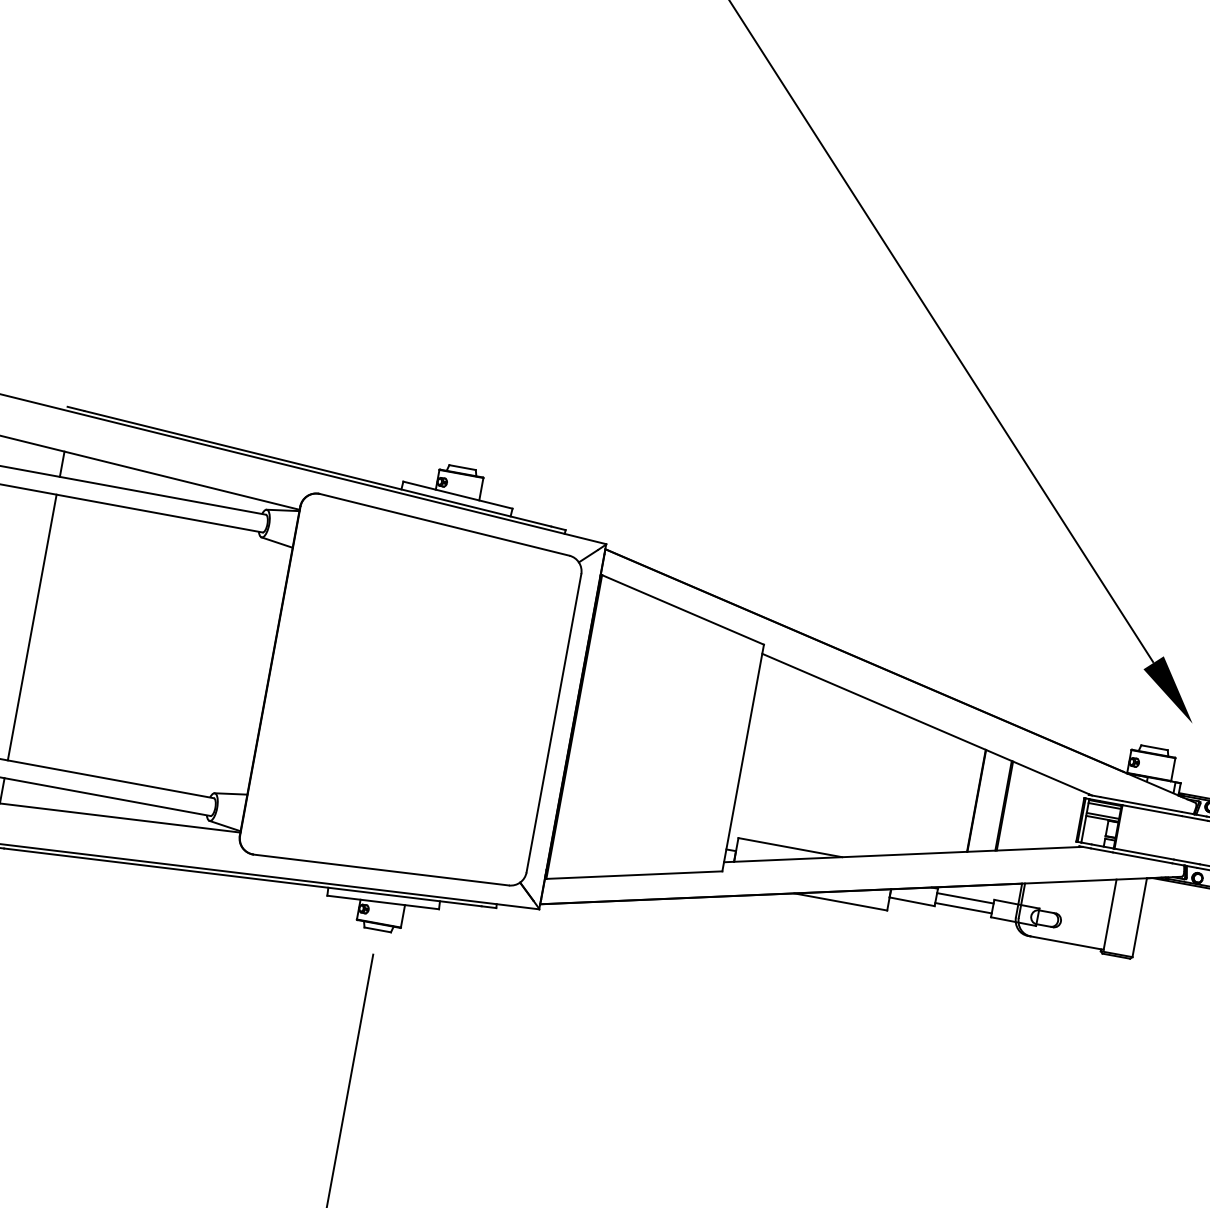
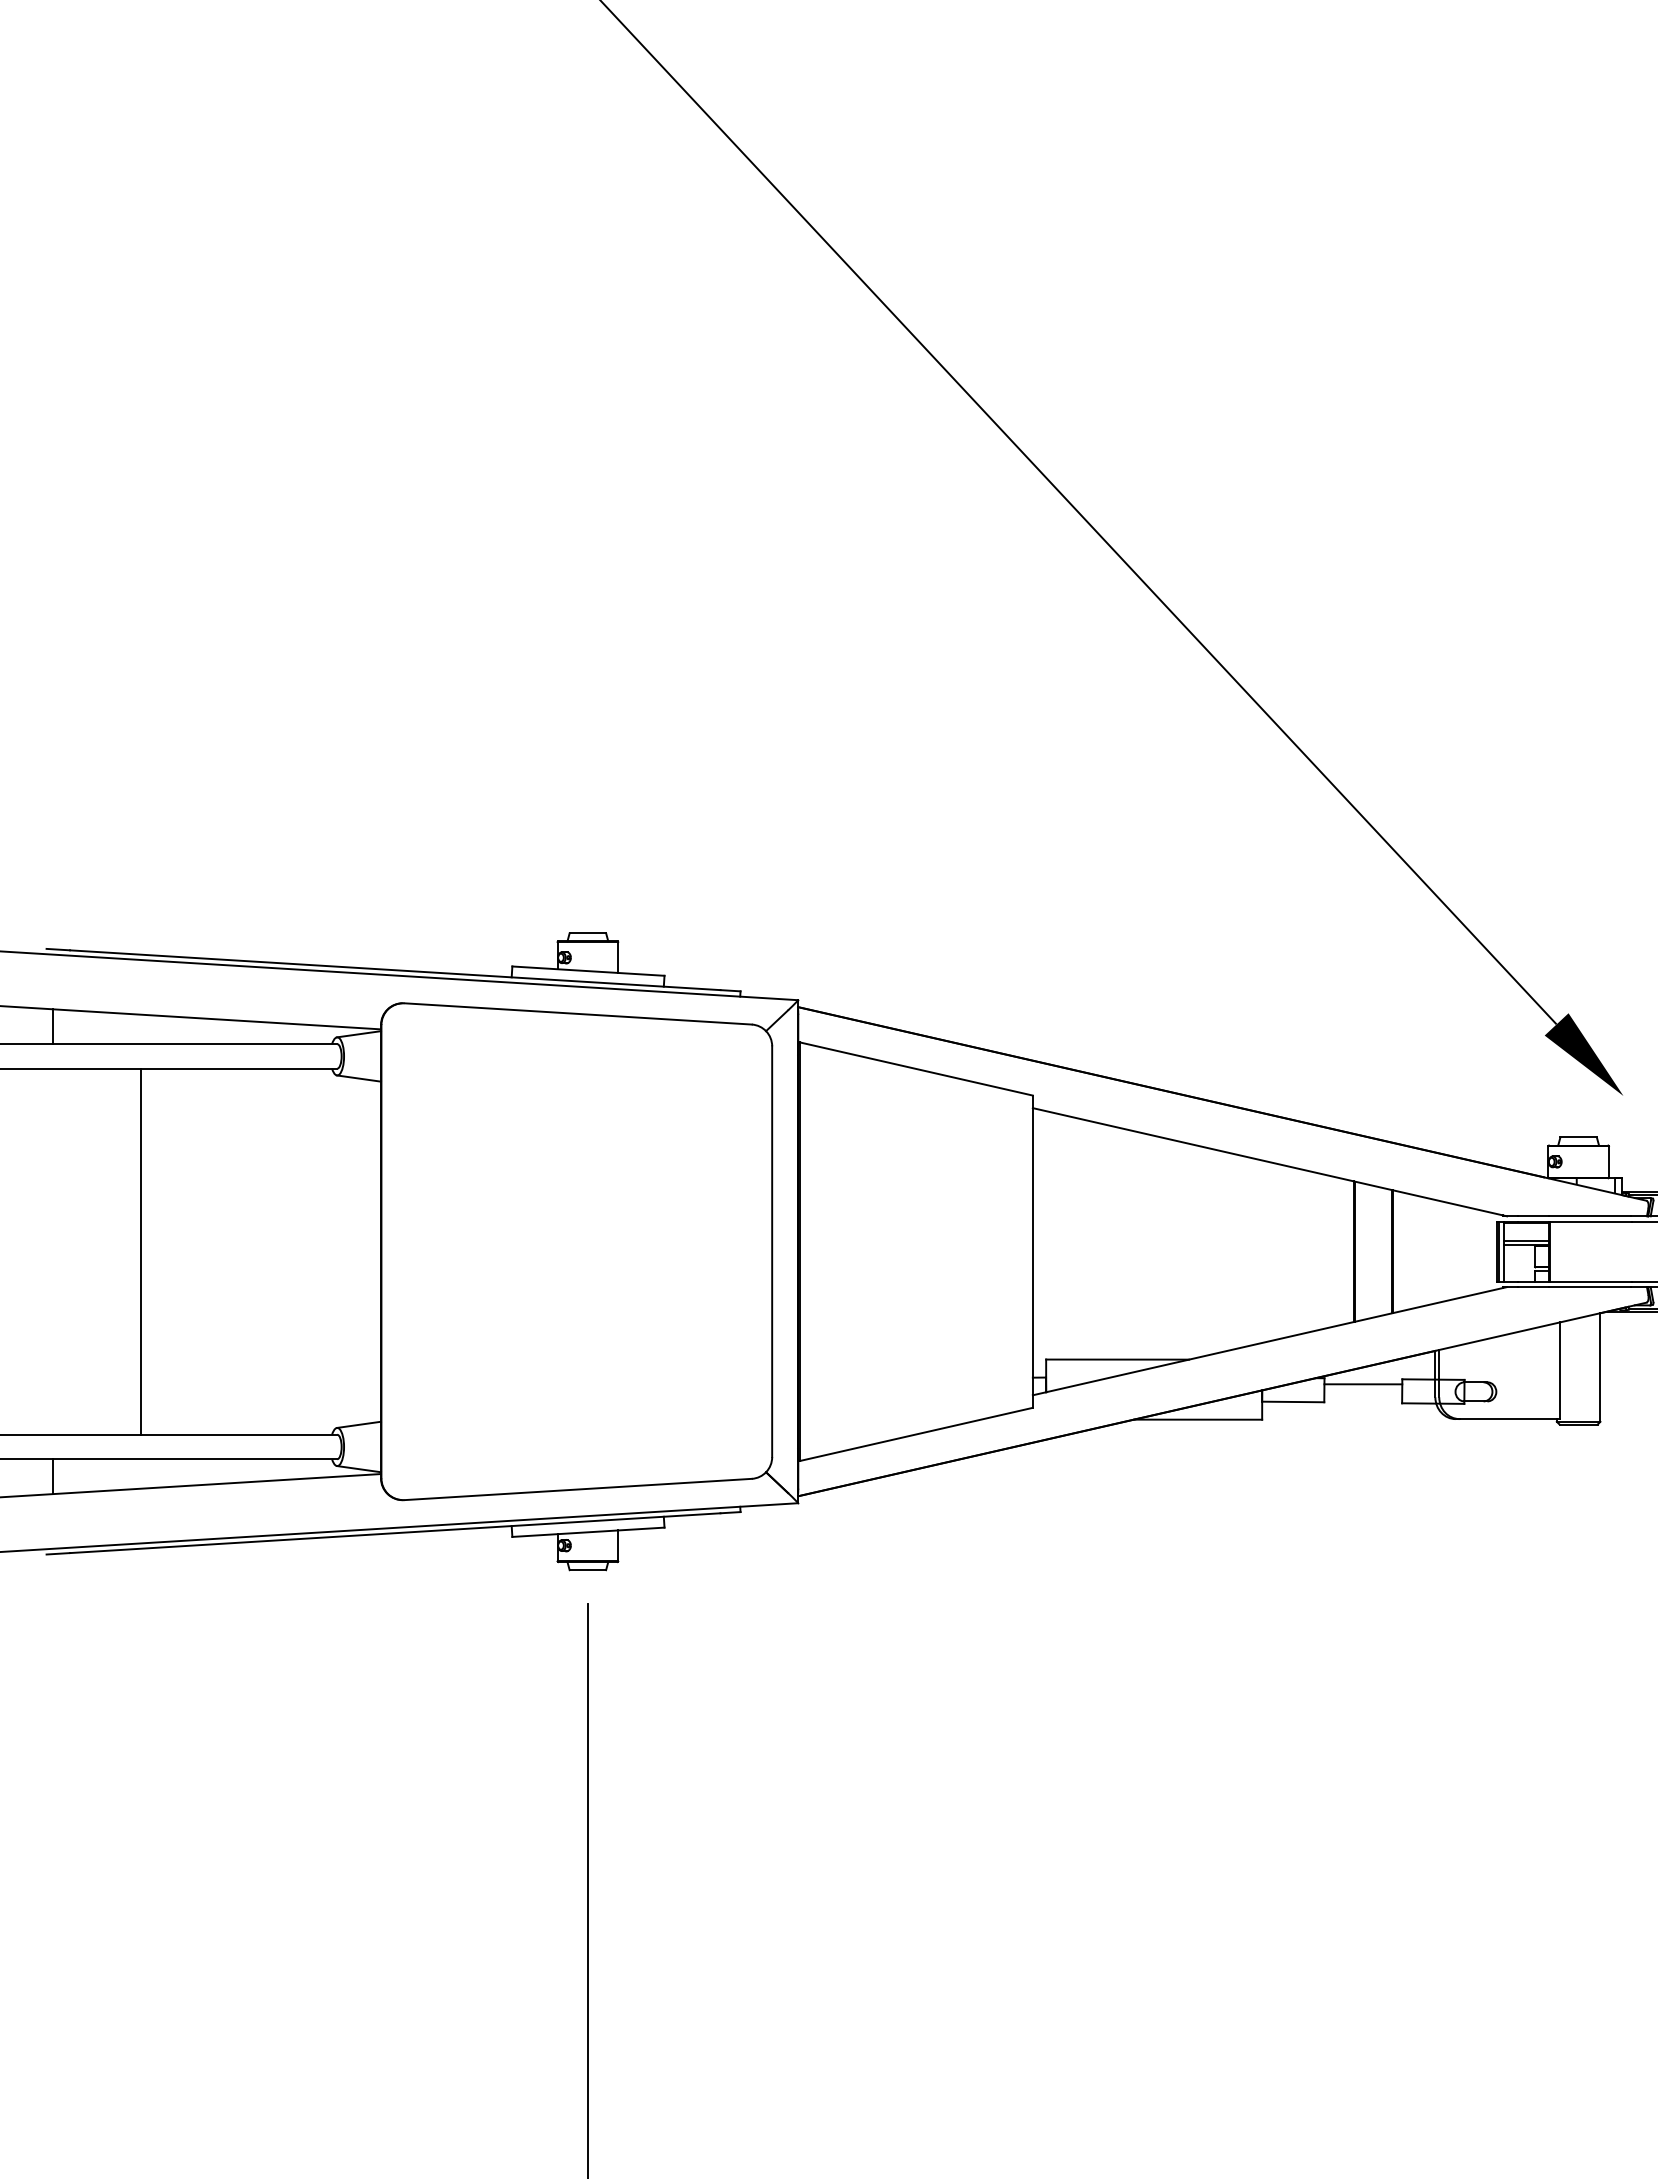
line: (32, 627) -> (141, 1251), moved
line: (1104, 806) -> (1526, 1227), removed
line: (963, 907) -> (1363, 1397), removed

